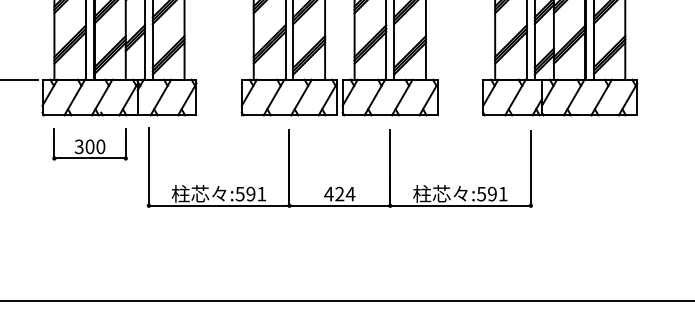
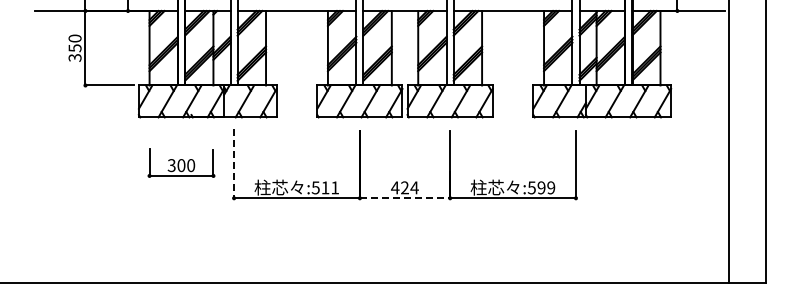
part: (90, 143) -> (181, 162), moved
line: (149, 166) -> (234, 163), solid -> dashed
text: (250, 193) -> (325, 187), :591 -> :511
text: (503, 193) -> (551, 187), :591 -> :599
line: (340, 206) -> (405, 198), solid -> dashed

